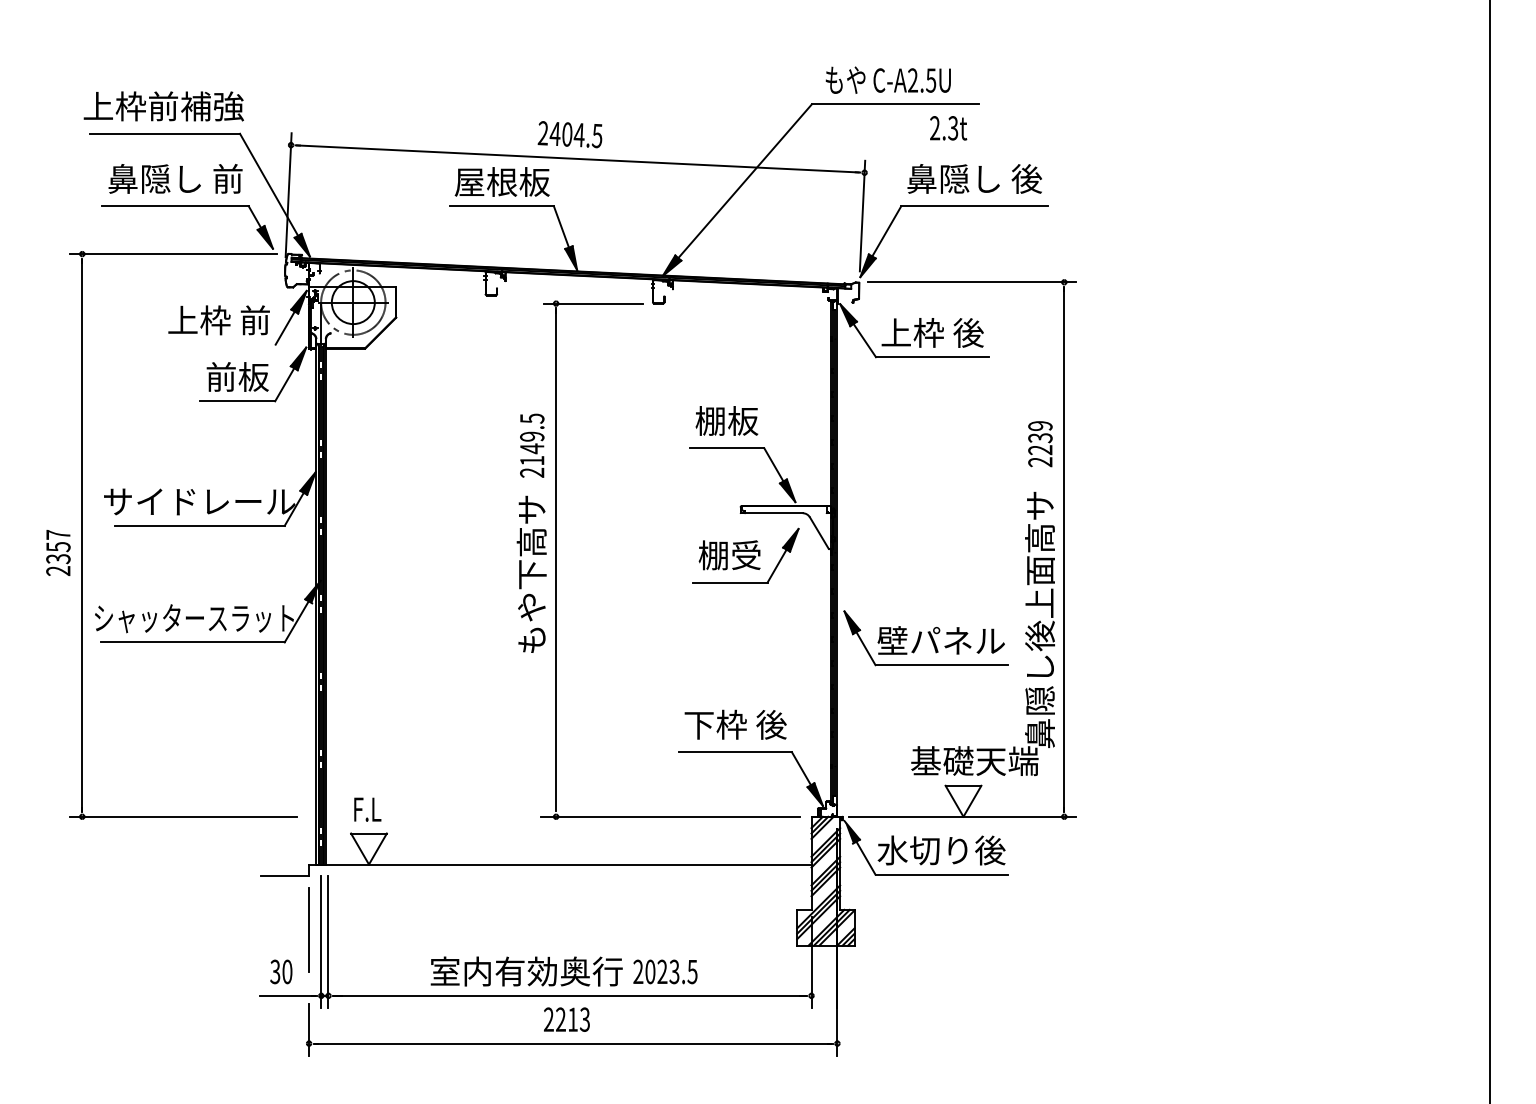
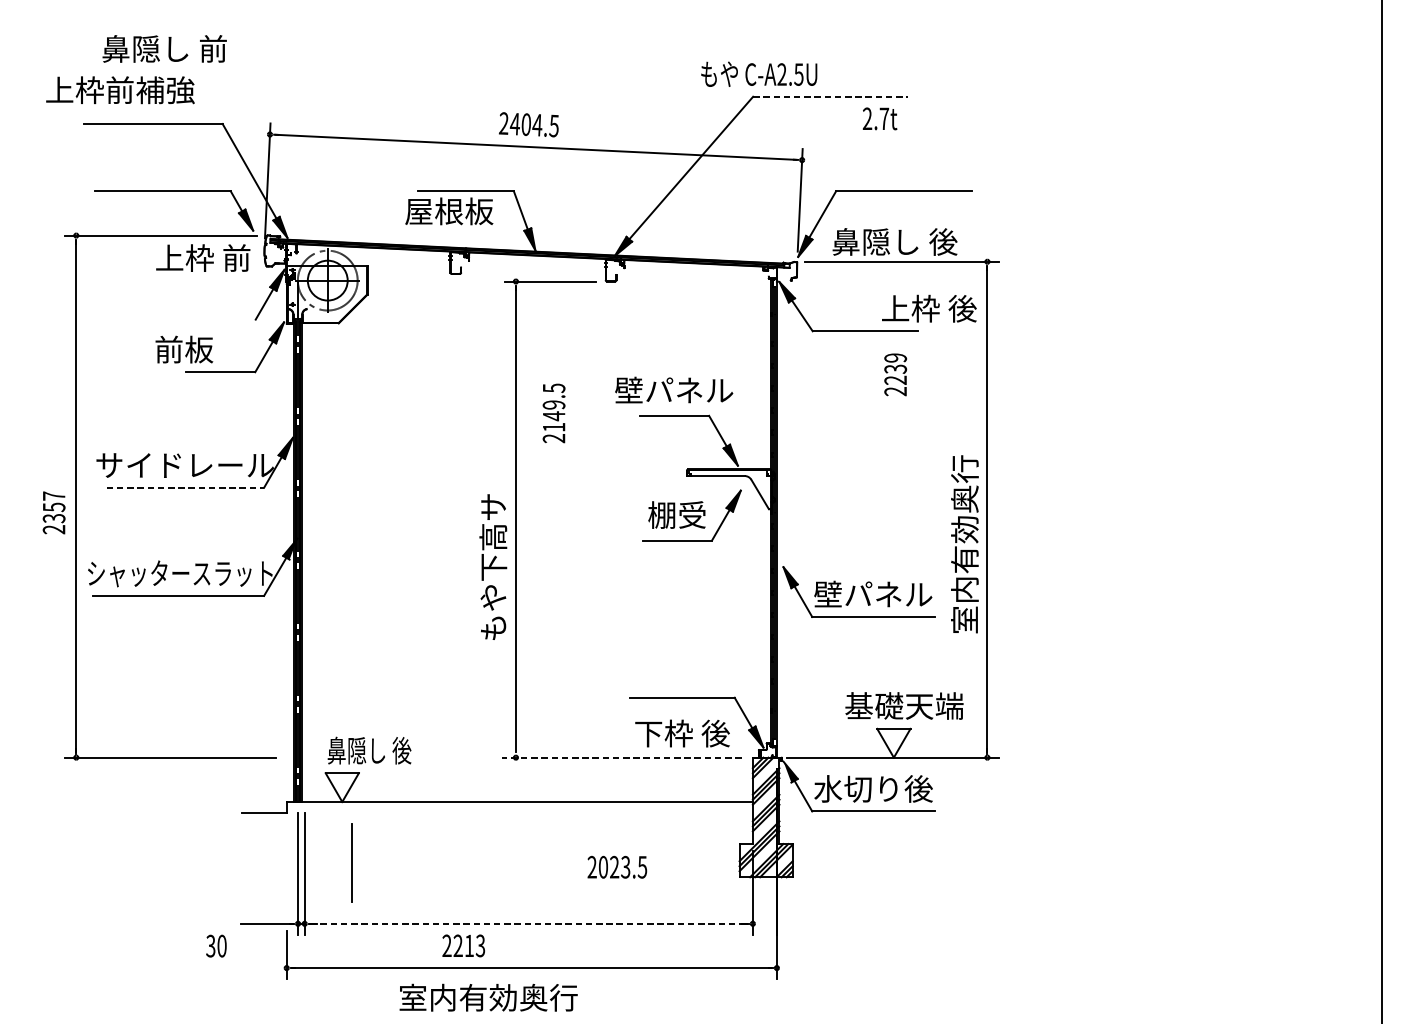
text: (887, 79) -> (758, 73), moved
line: (895, 104) -> (830, 96), solid -> dashed
text: (163, 106) -> (120, 90), moved
text: (953, 128) -> (884, 119), 2.3t -> 2.7t
text: (175, 178) -> (164, 48), moved
text: (974, 178) -> (894, 241), moved
text: (501, 181) -> (448, 210), moved
text: (218, 320) -> (202, 258), moved
text: (932, 332) -> (929, 308), moved
text: (237, 376) -> (184, 349), moved
text: (726, 420) -> (673, 389), 棚板 -> 壁パネル
text: (1040, 444) -> (895, 375), moved
text: (532, 445) -> (554, 413), moved
line: (199, 525) -> (185, 487), solid -> dashed
text: (531, 573) -> (493, 566), moved
text: (1040, 619) -> (965, 574), 鼻隠し後上面高サ -> 室内有効奥行
text: (735, 724) -> (682, 733), moved
text: (398, 809) -> (369, 750), F.L -> 鼻隠し 後
line: (669, 816) -> (621, 757), solid -> dashed
line: (308, 929) -> (351, 862), moved
text: (281, 971) -> (216, 945), moved
text: (526, 971) -> (488, 997), moved
text: (665, 971) -> (617, 866), moved
line: (570, 995) -> (529, 923), solid -> dashed
text: (566, 1019) -> (463, 945), moved

